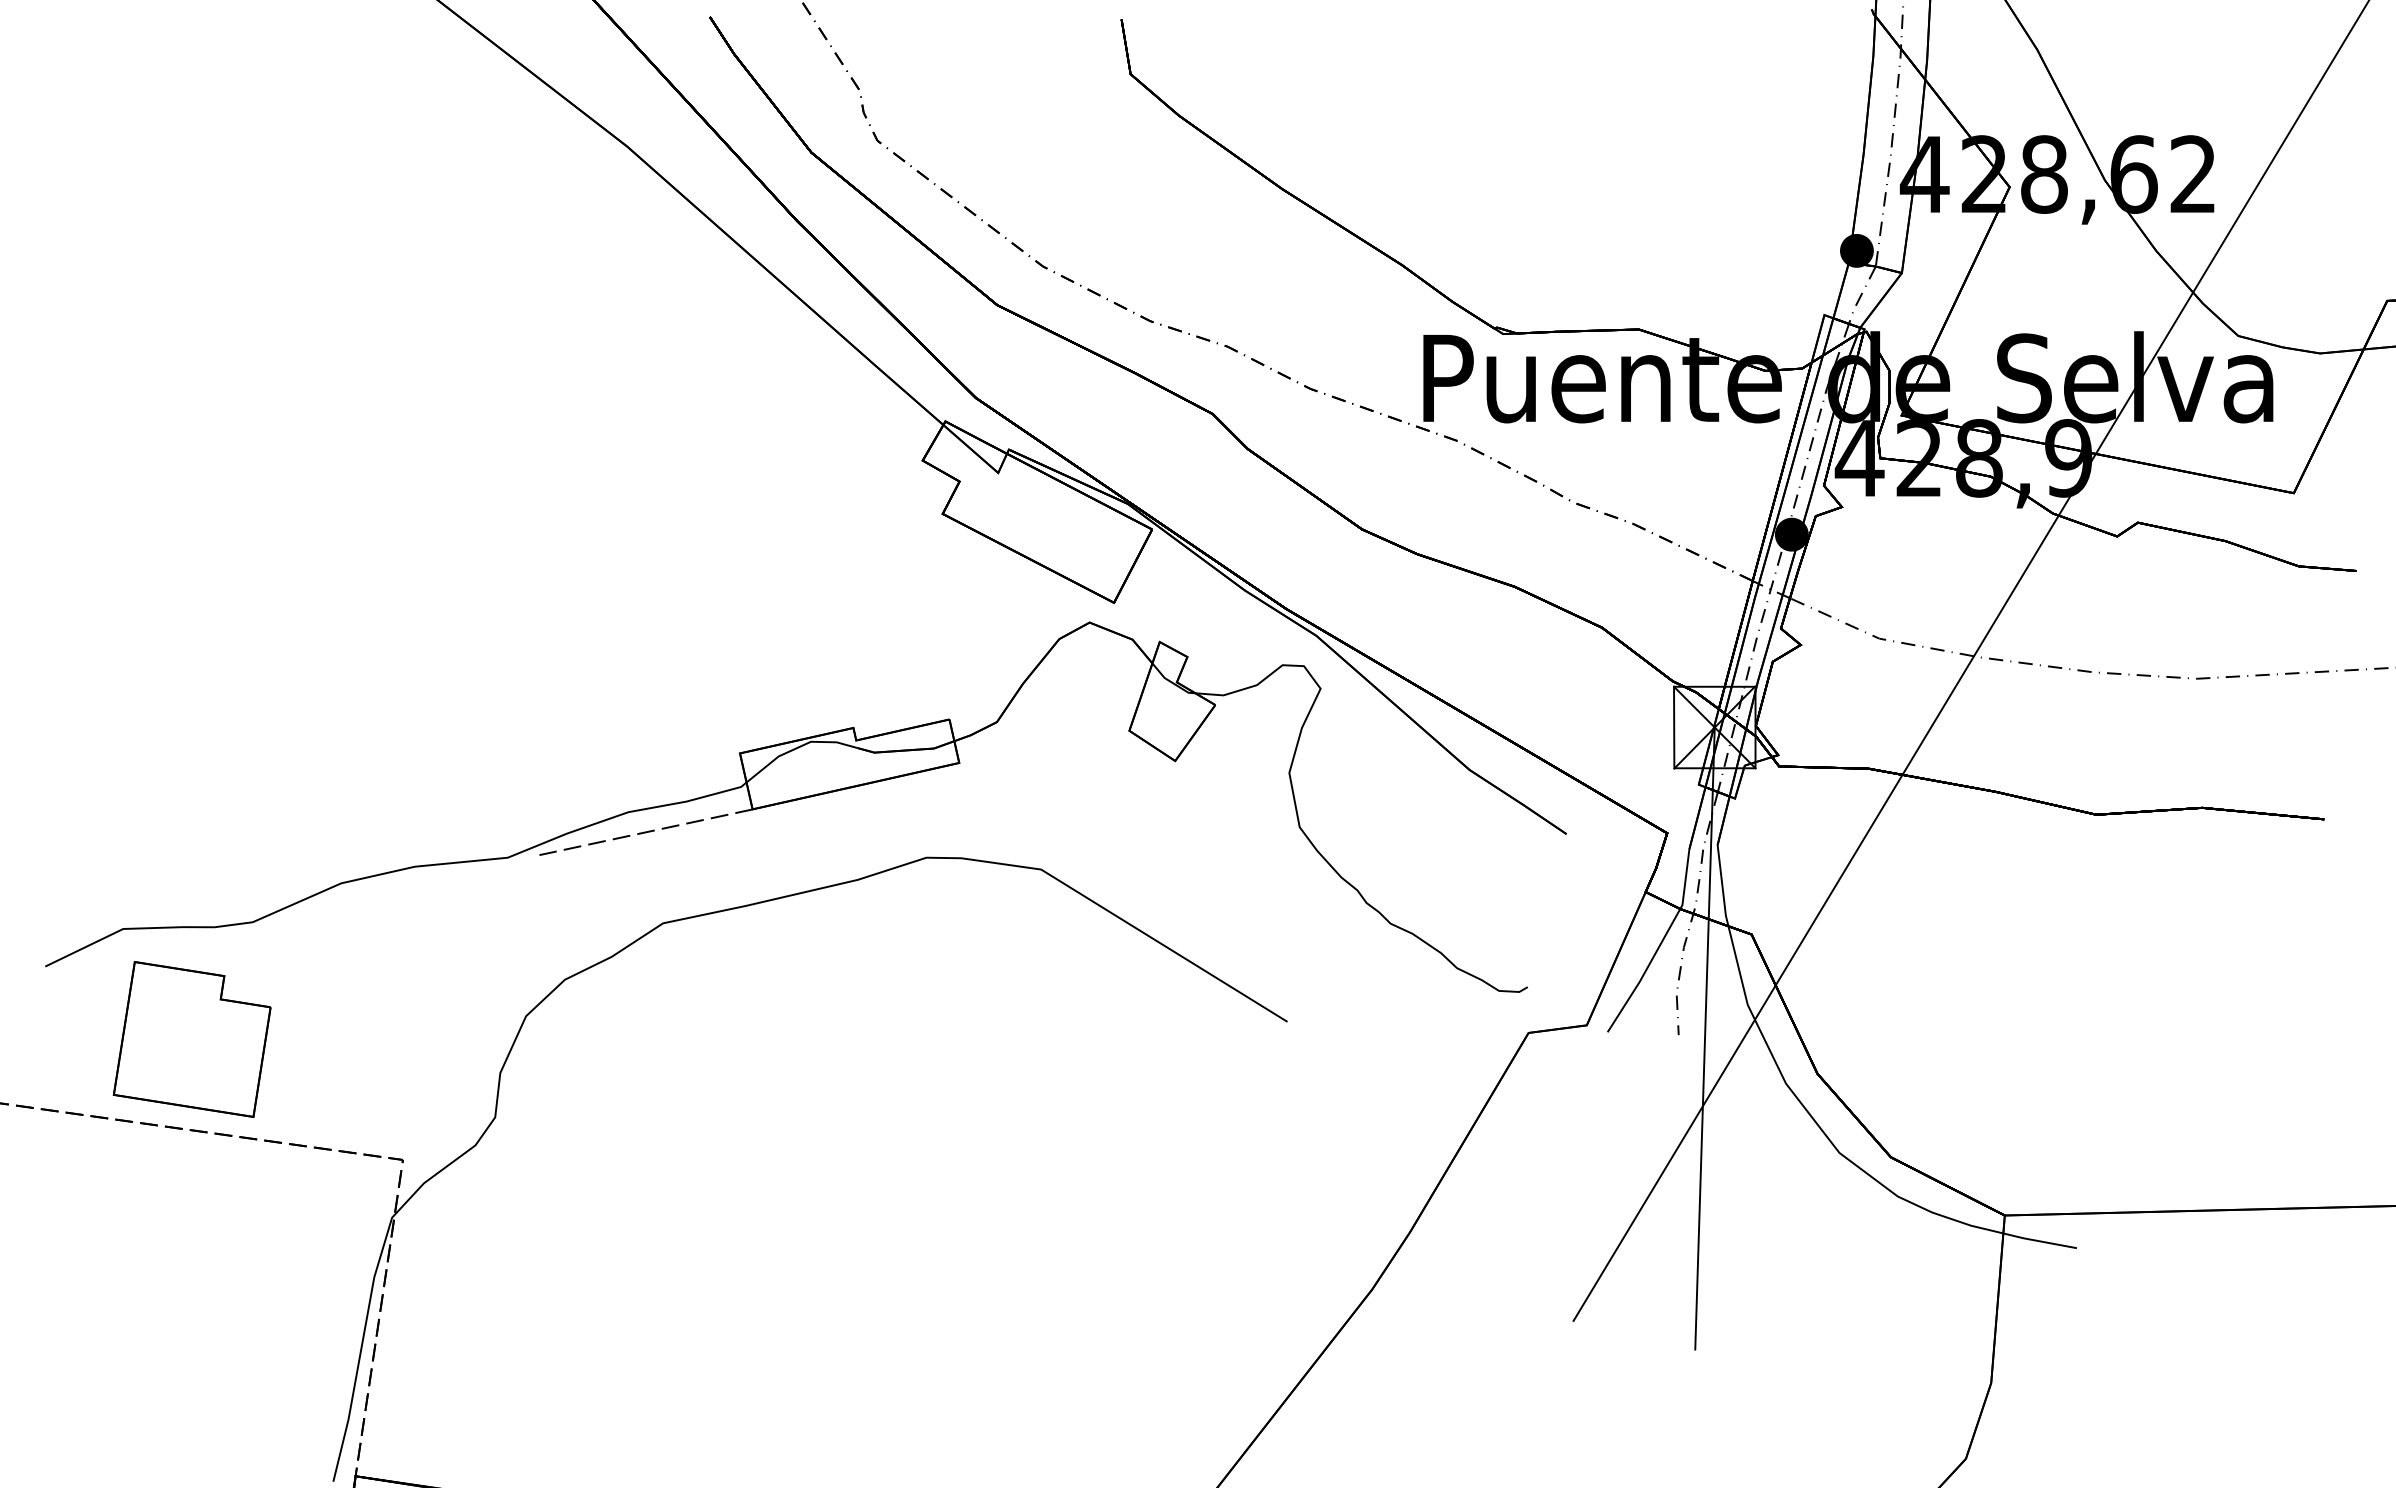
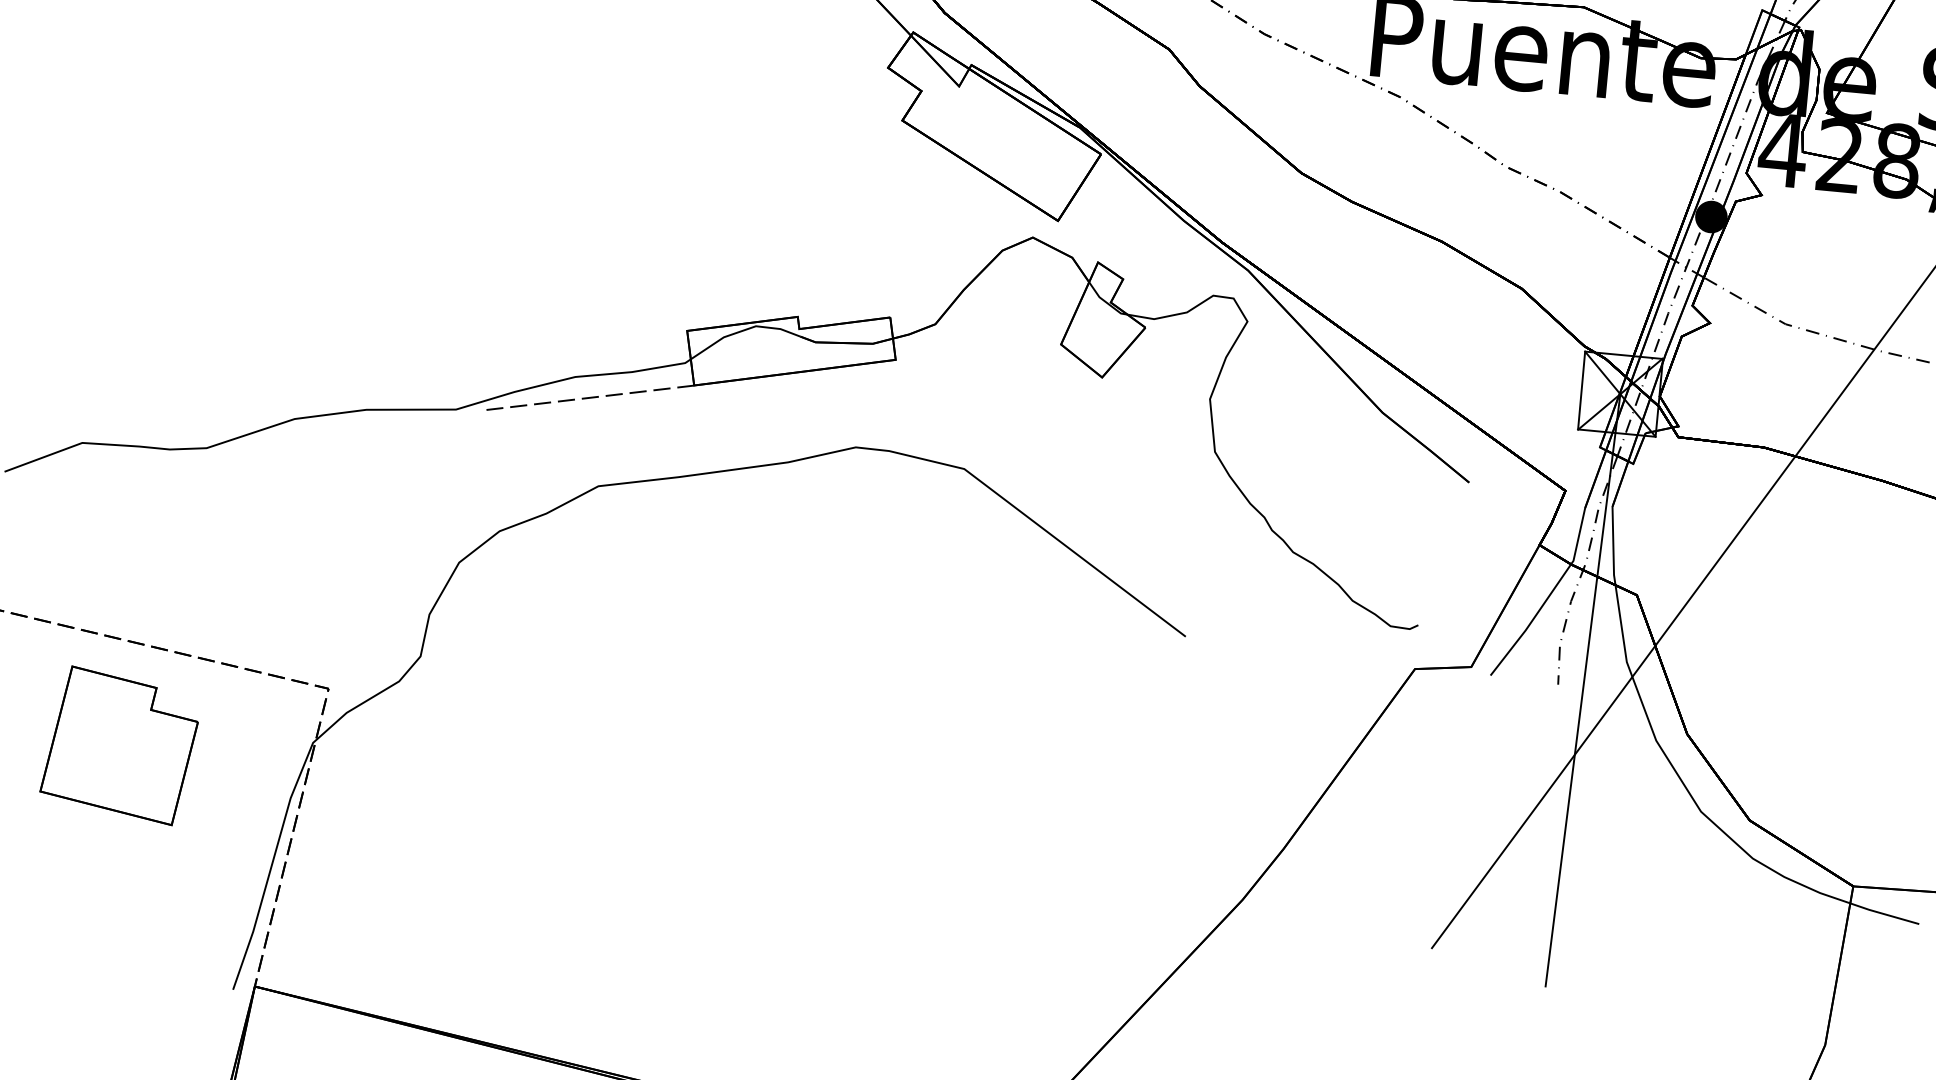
part: (191, 1039) -> (119, 745), moved

